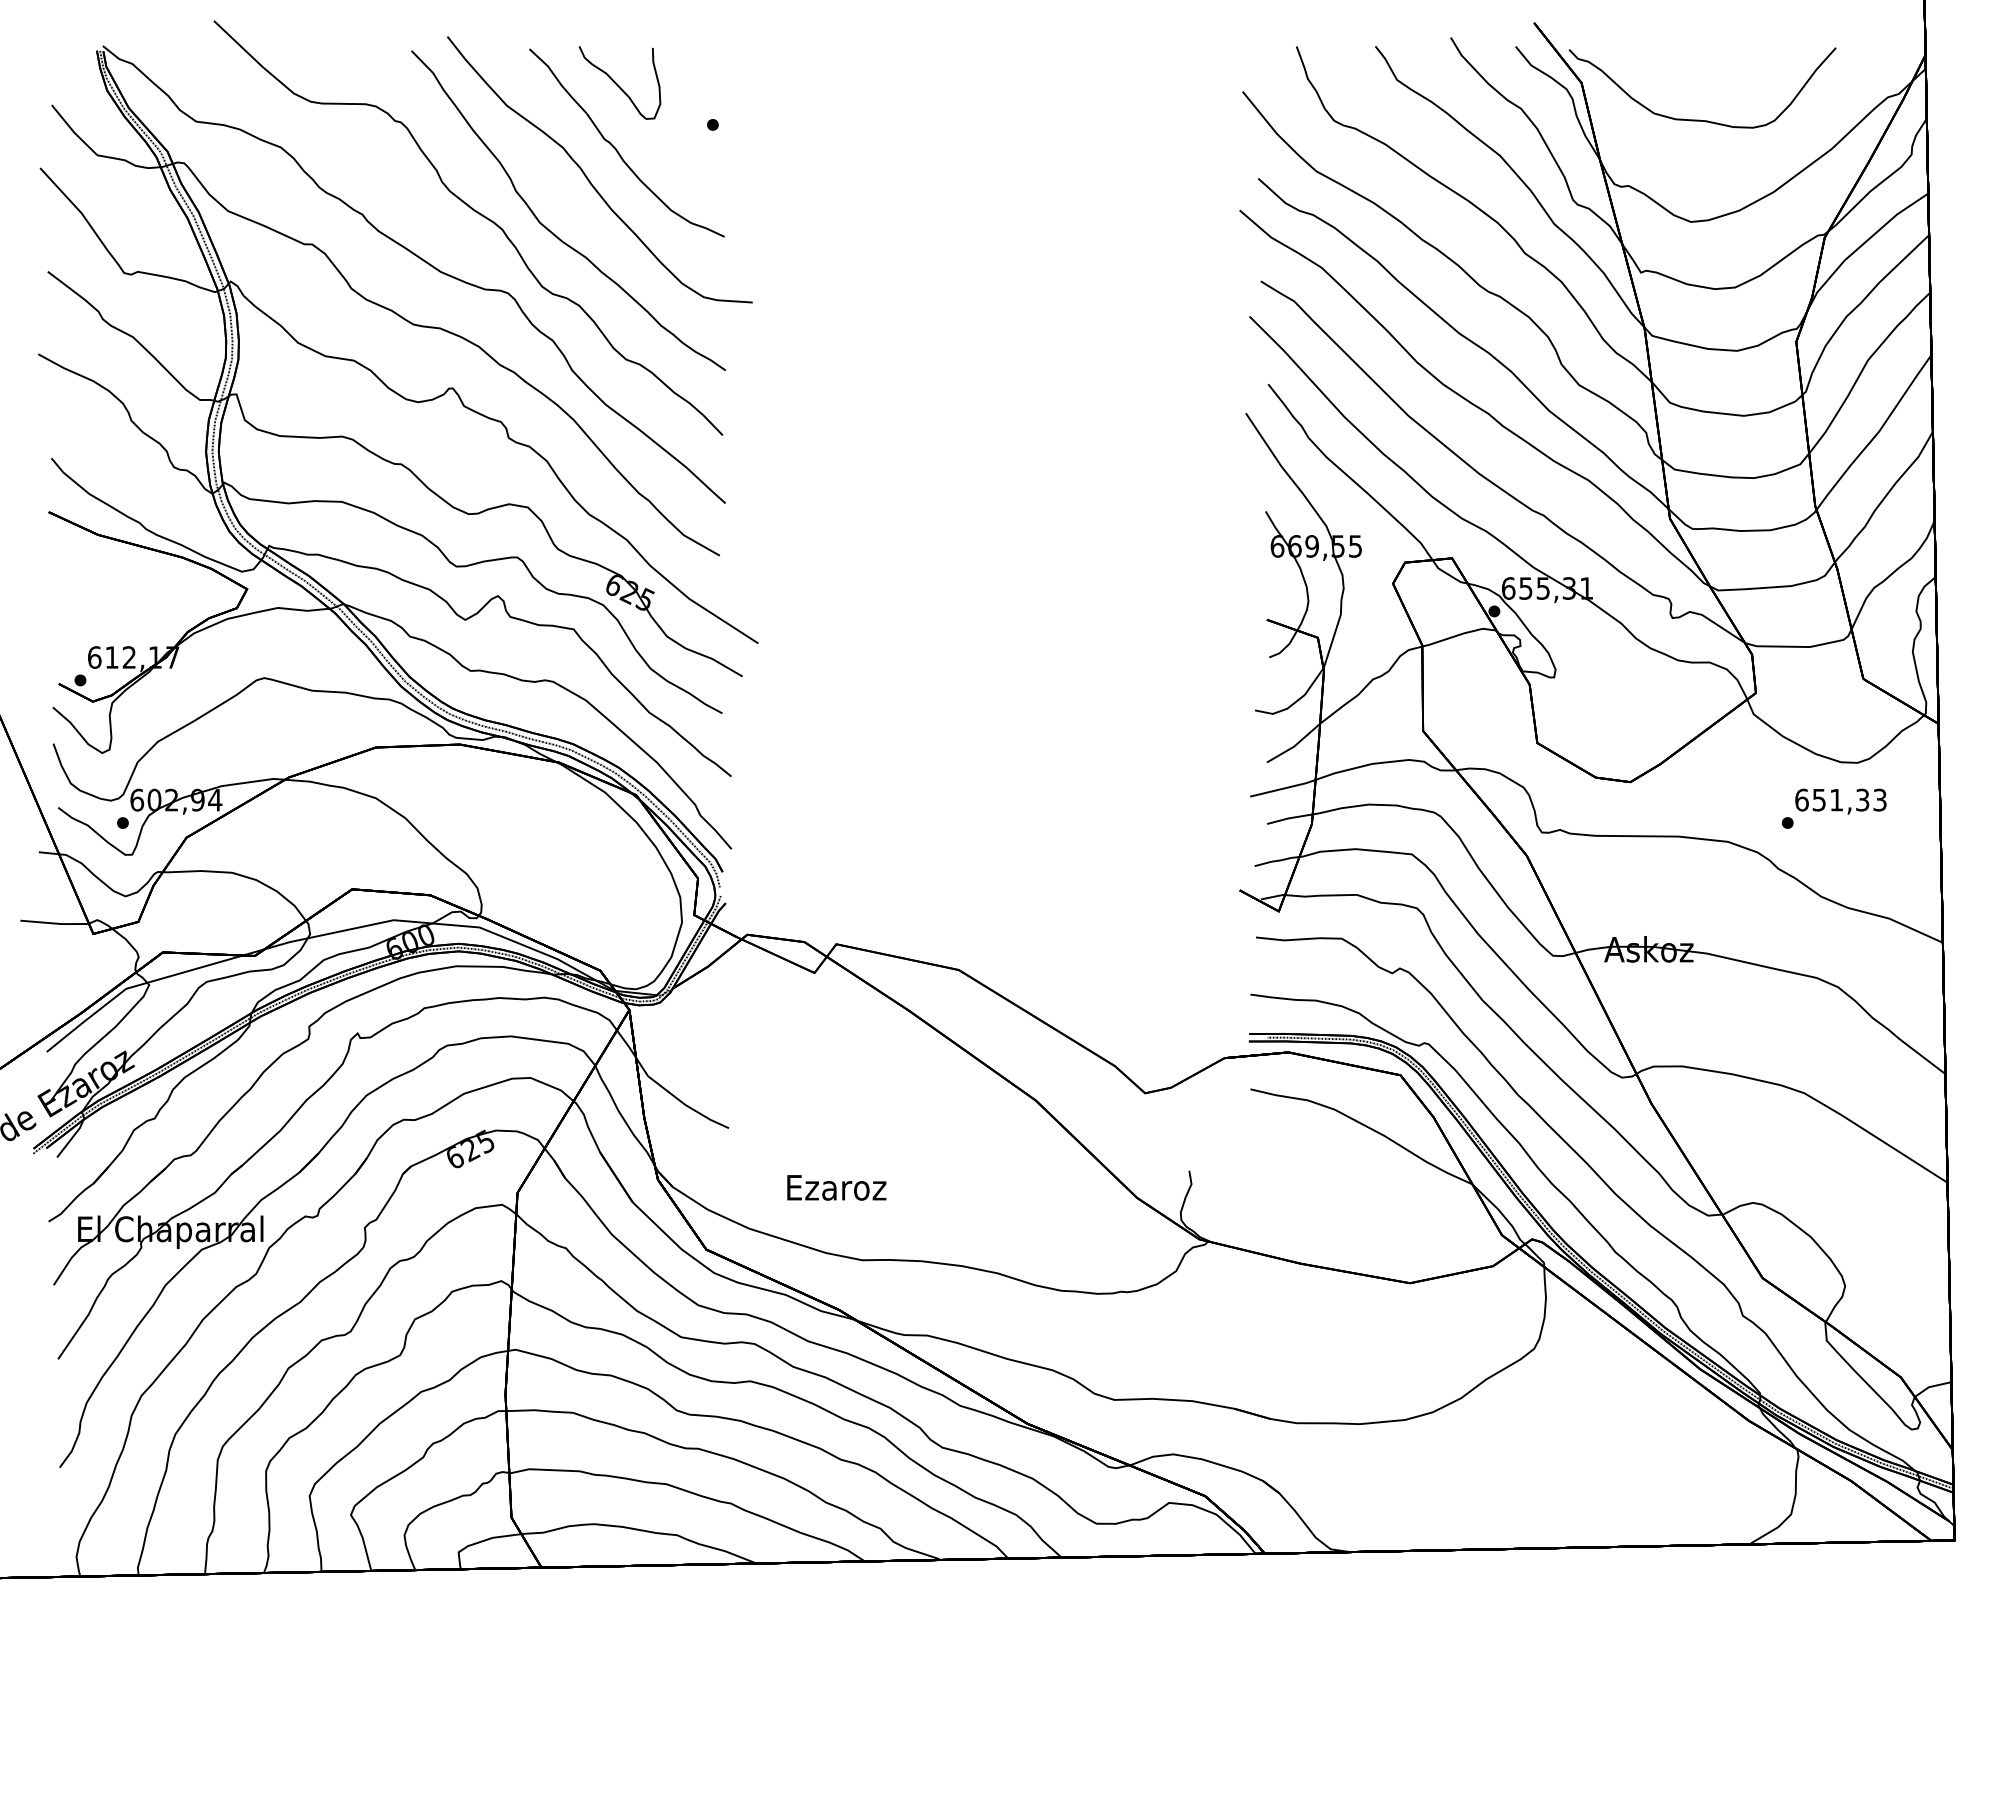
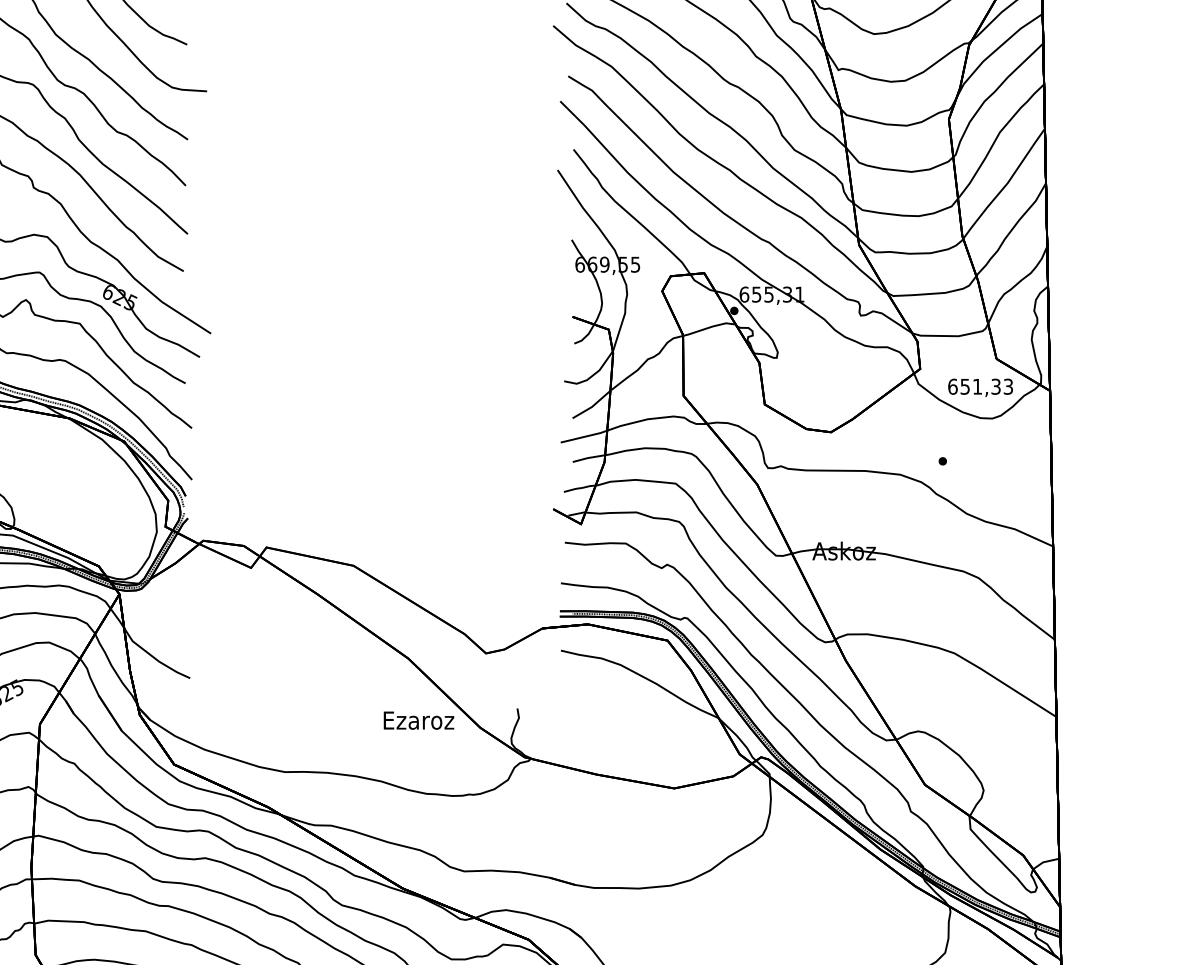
text: (1840, 801) -> (980, 387), moved
text: (836, 1187) -> (418, 720), moved

